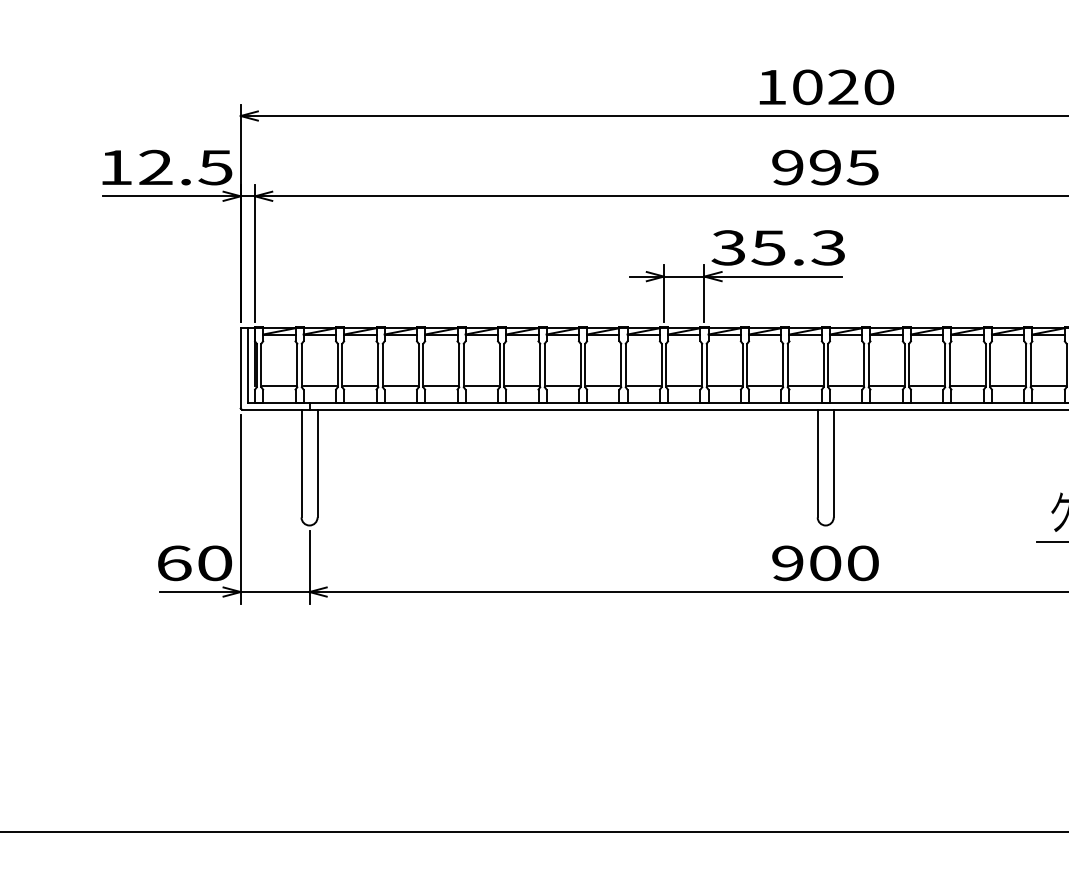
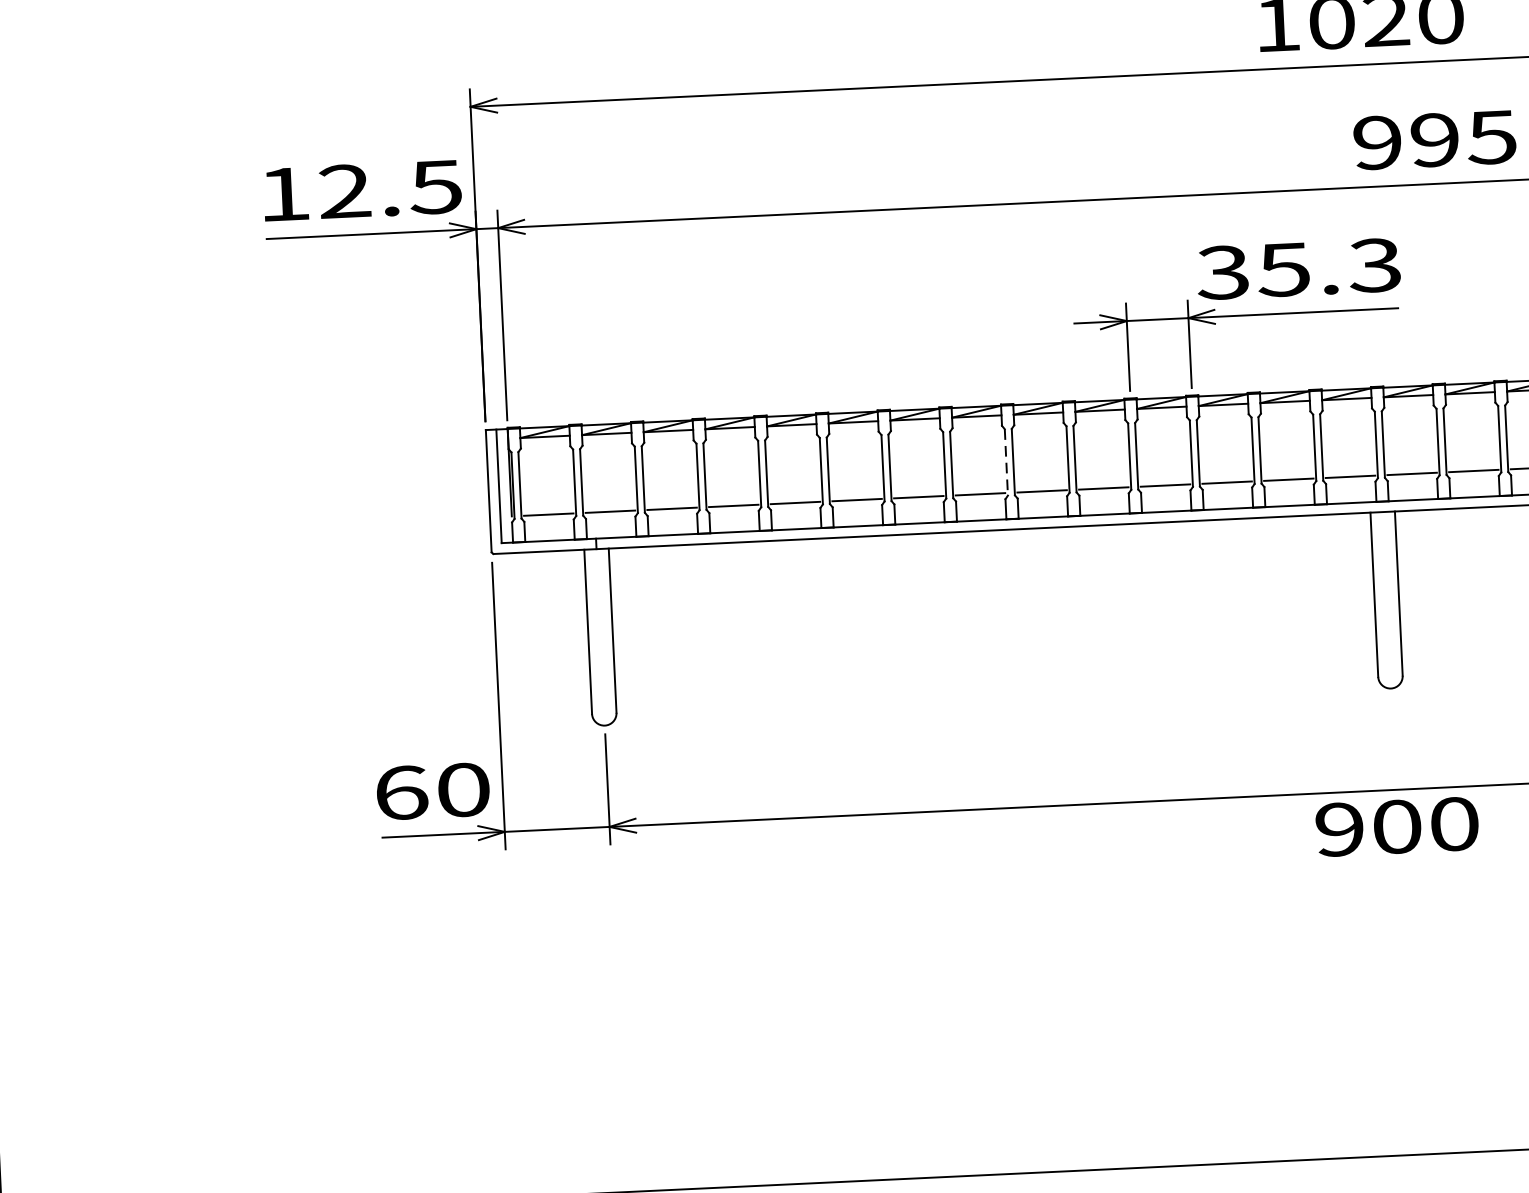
text: (825, 167) -> (1435, 139), moved
line: (580, 365) -> (1006, 462), solid -> dashed
text: (825, 563) -> (1397, 827), moved

